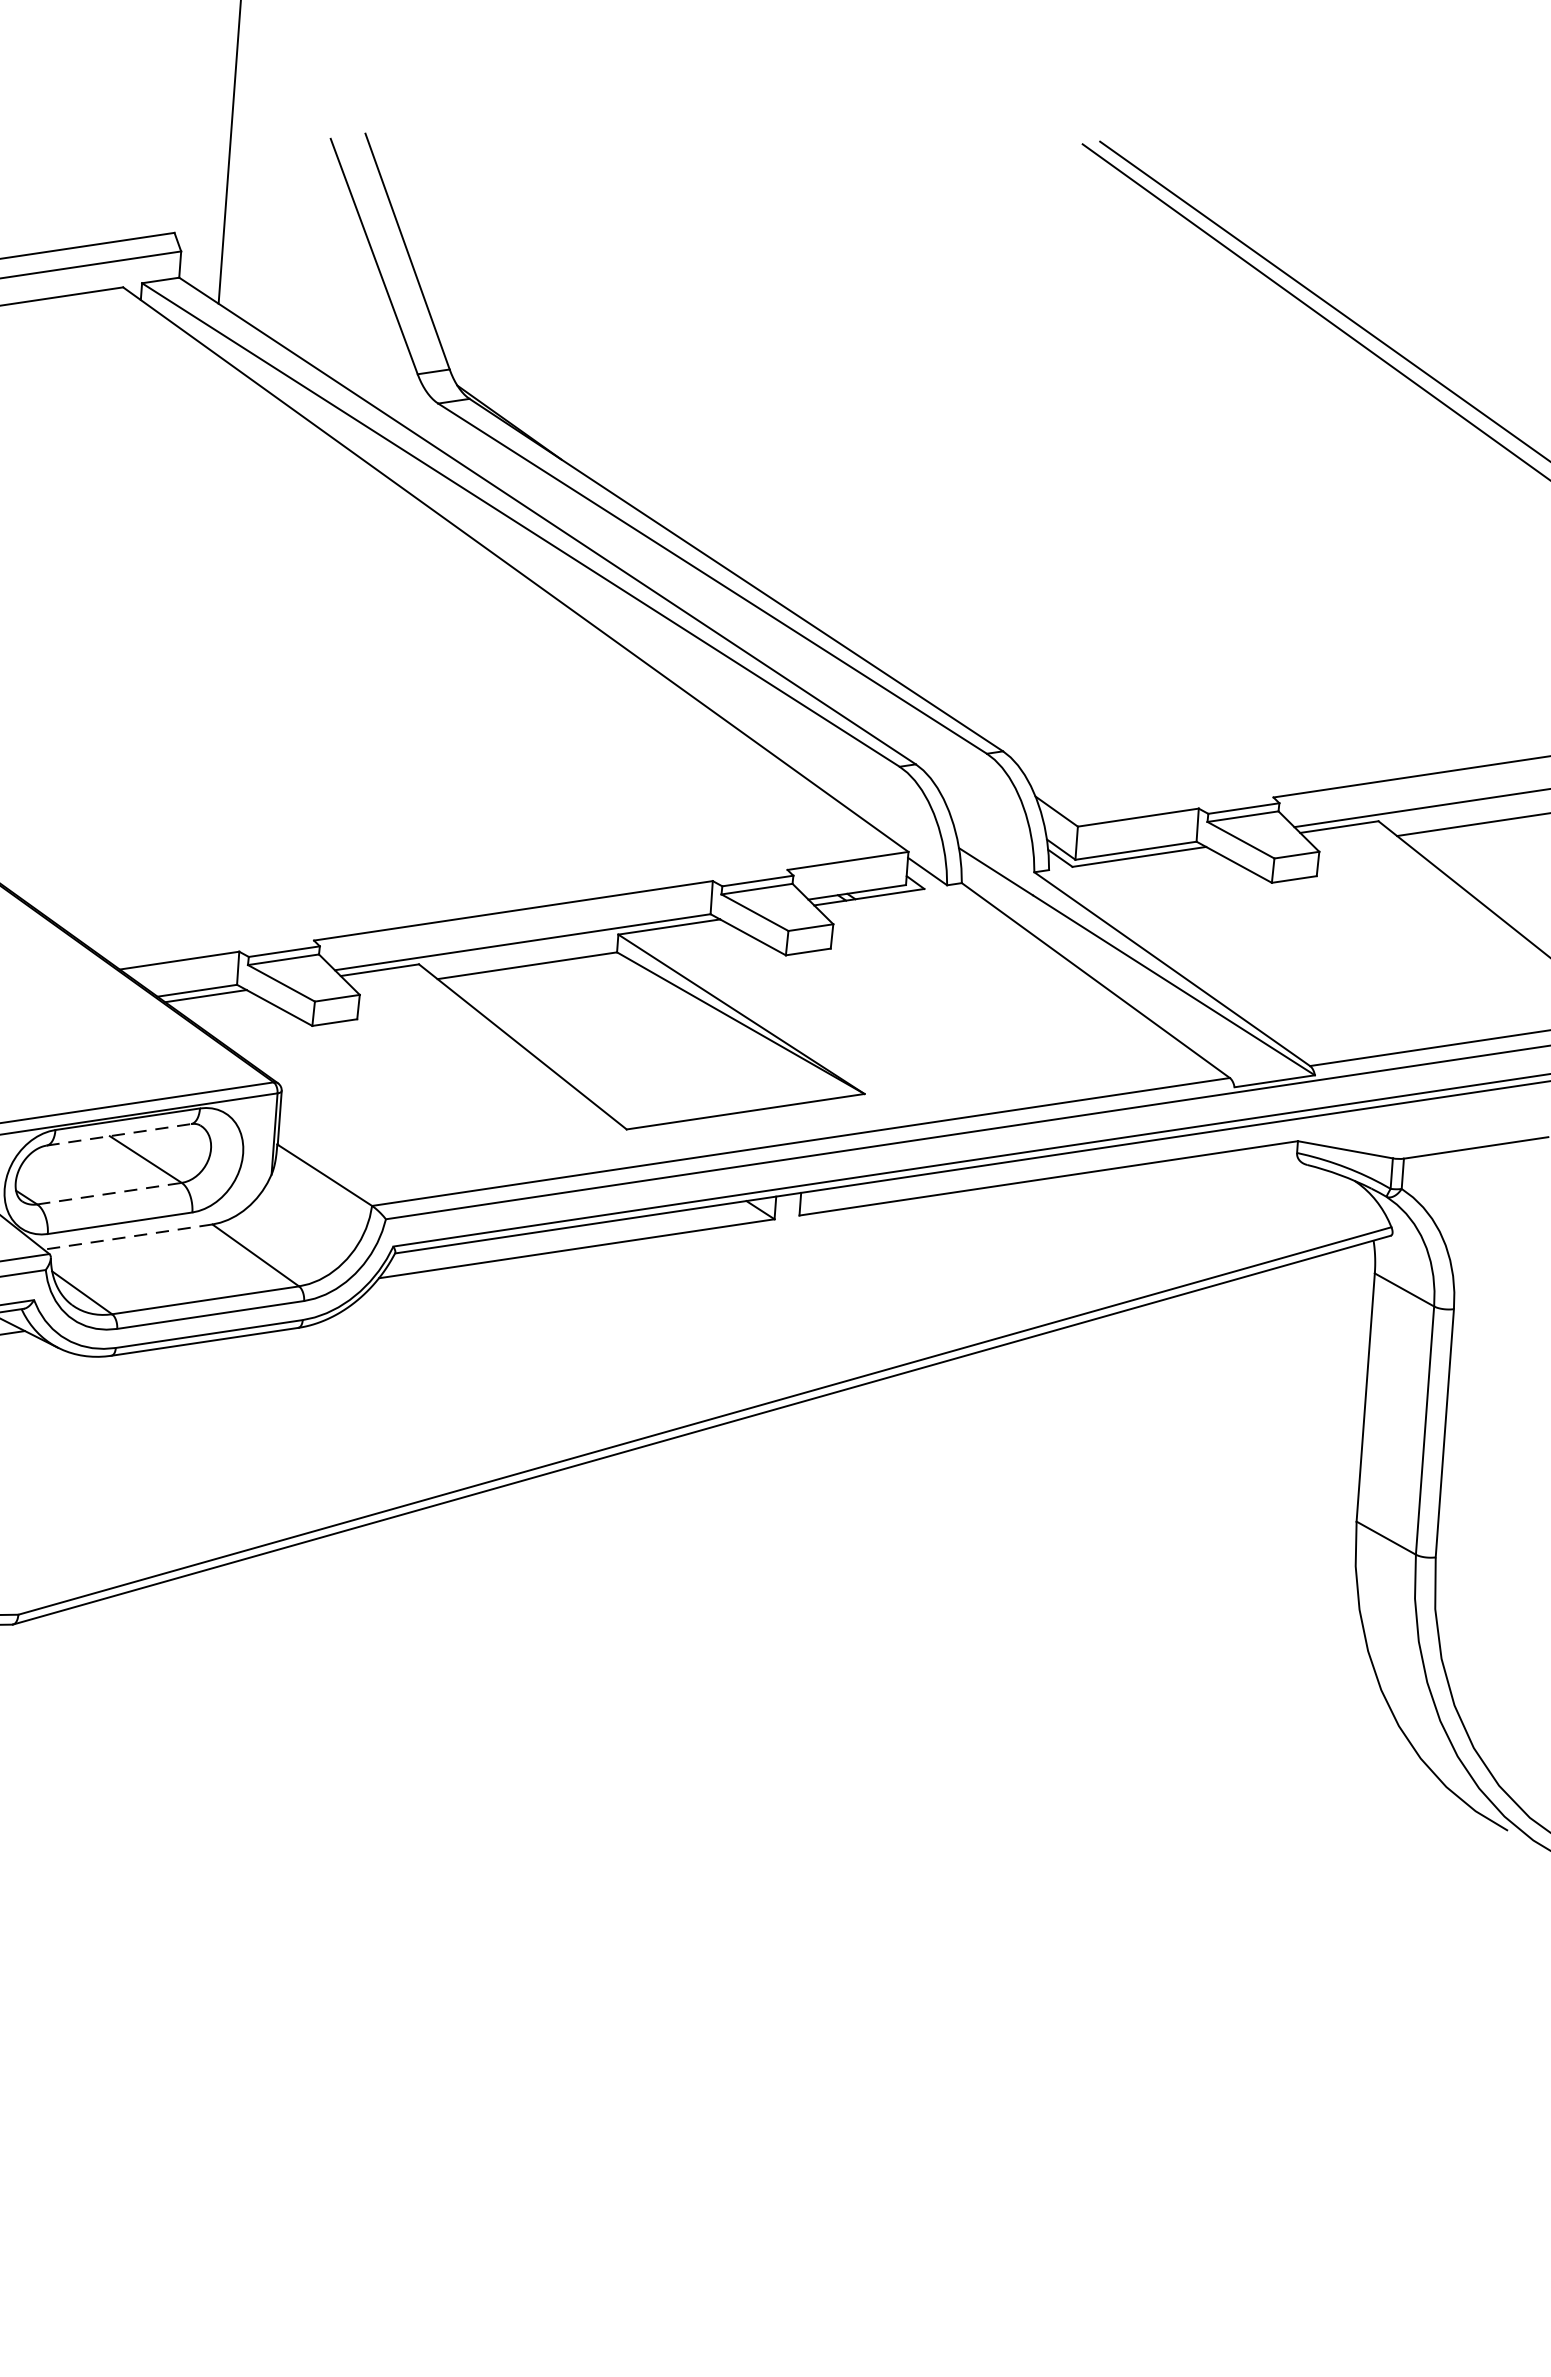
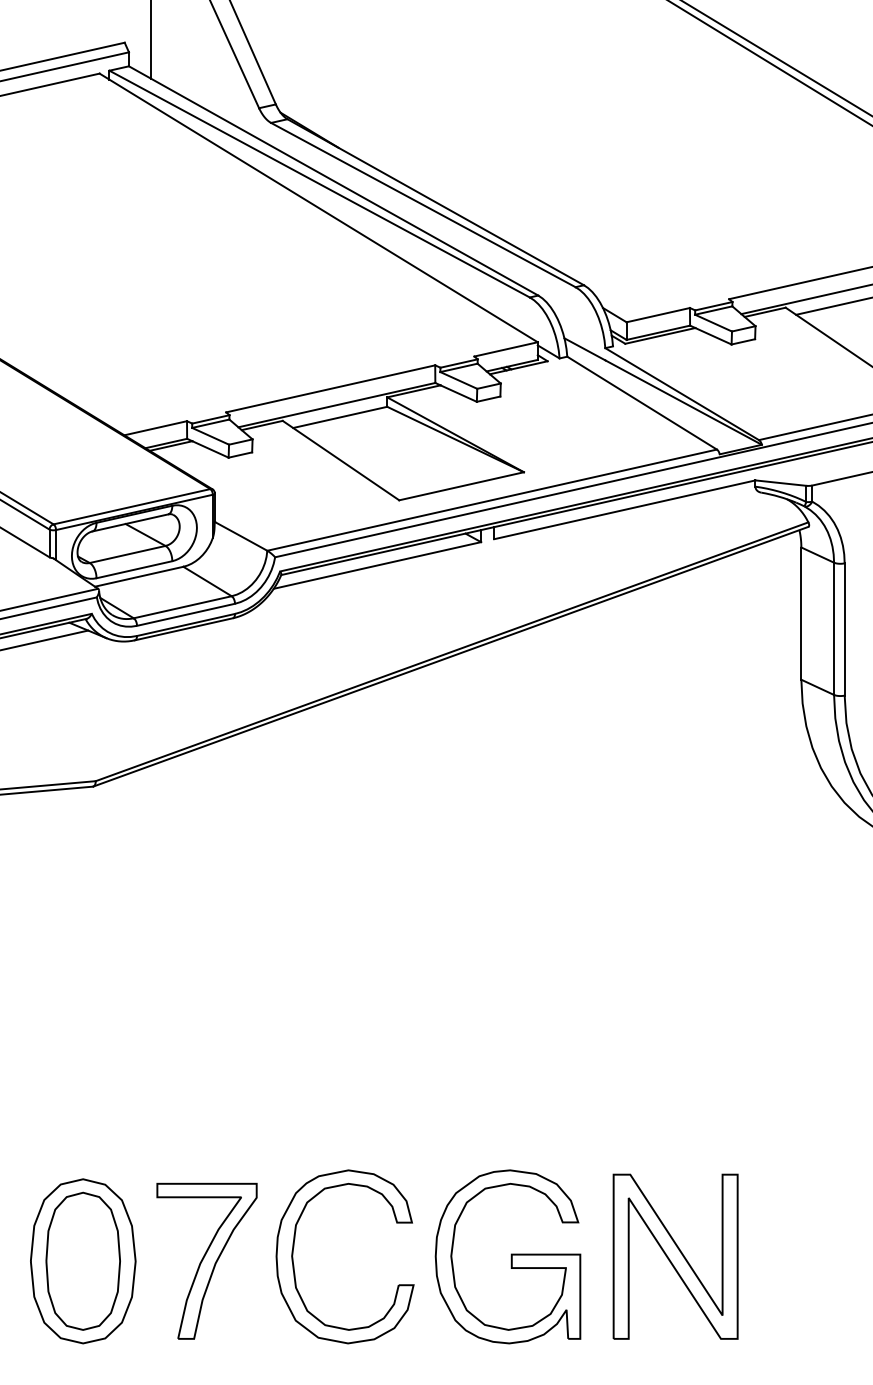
line: (119, 1134) -> (130, 522), dashed -> solid
line: (109, 1193) -> (127, 554), dashed -> solid
line: (126, 1236) -> (138, 576), dashed -> solid

